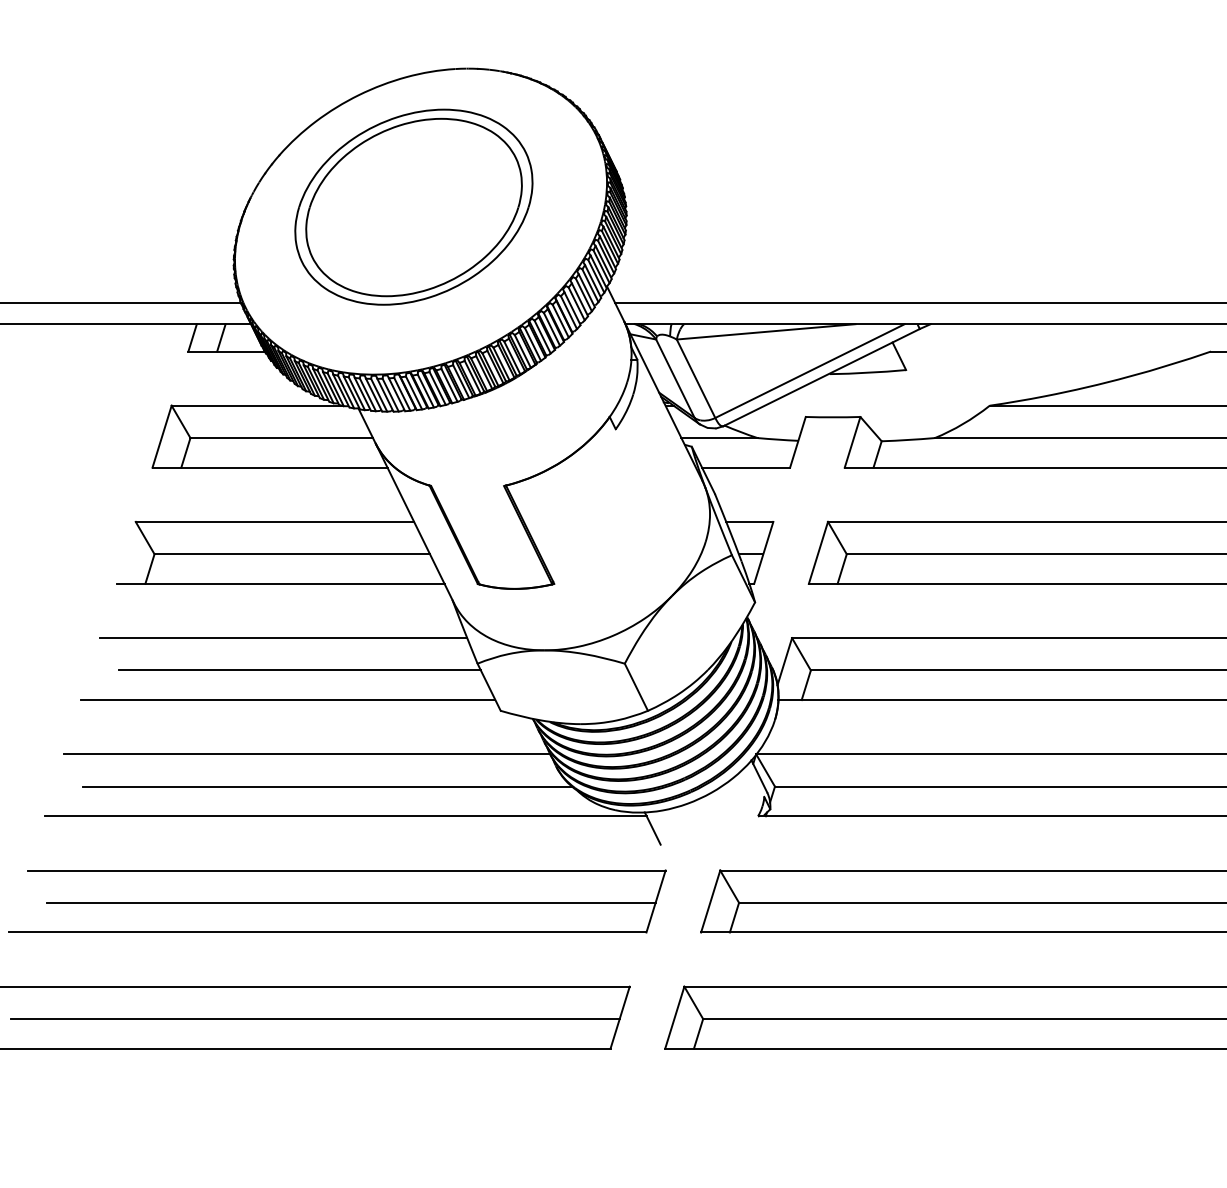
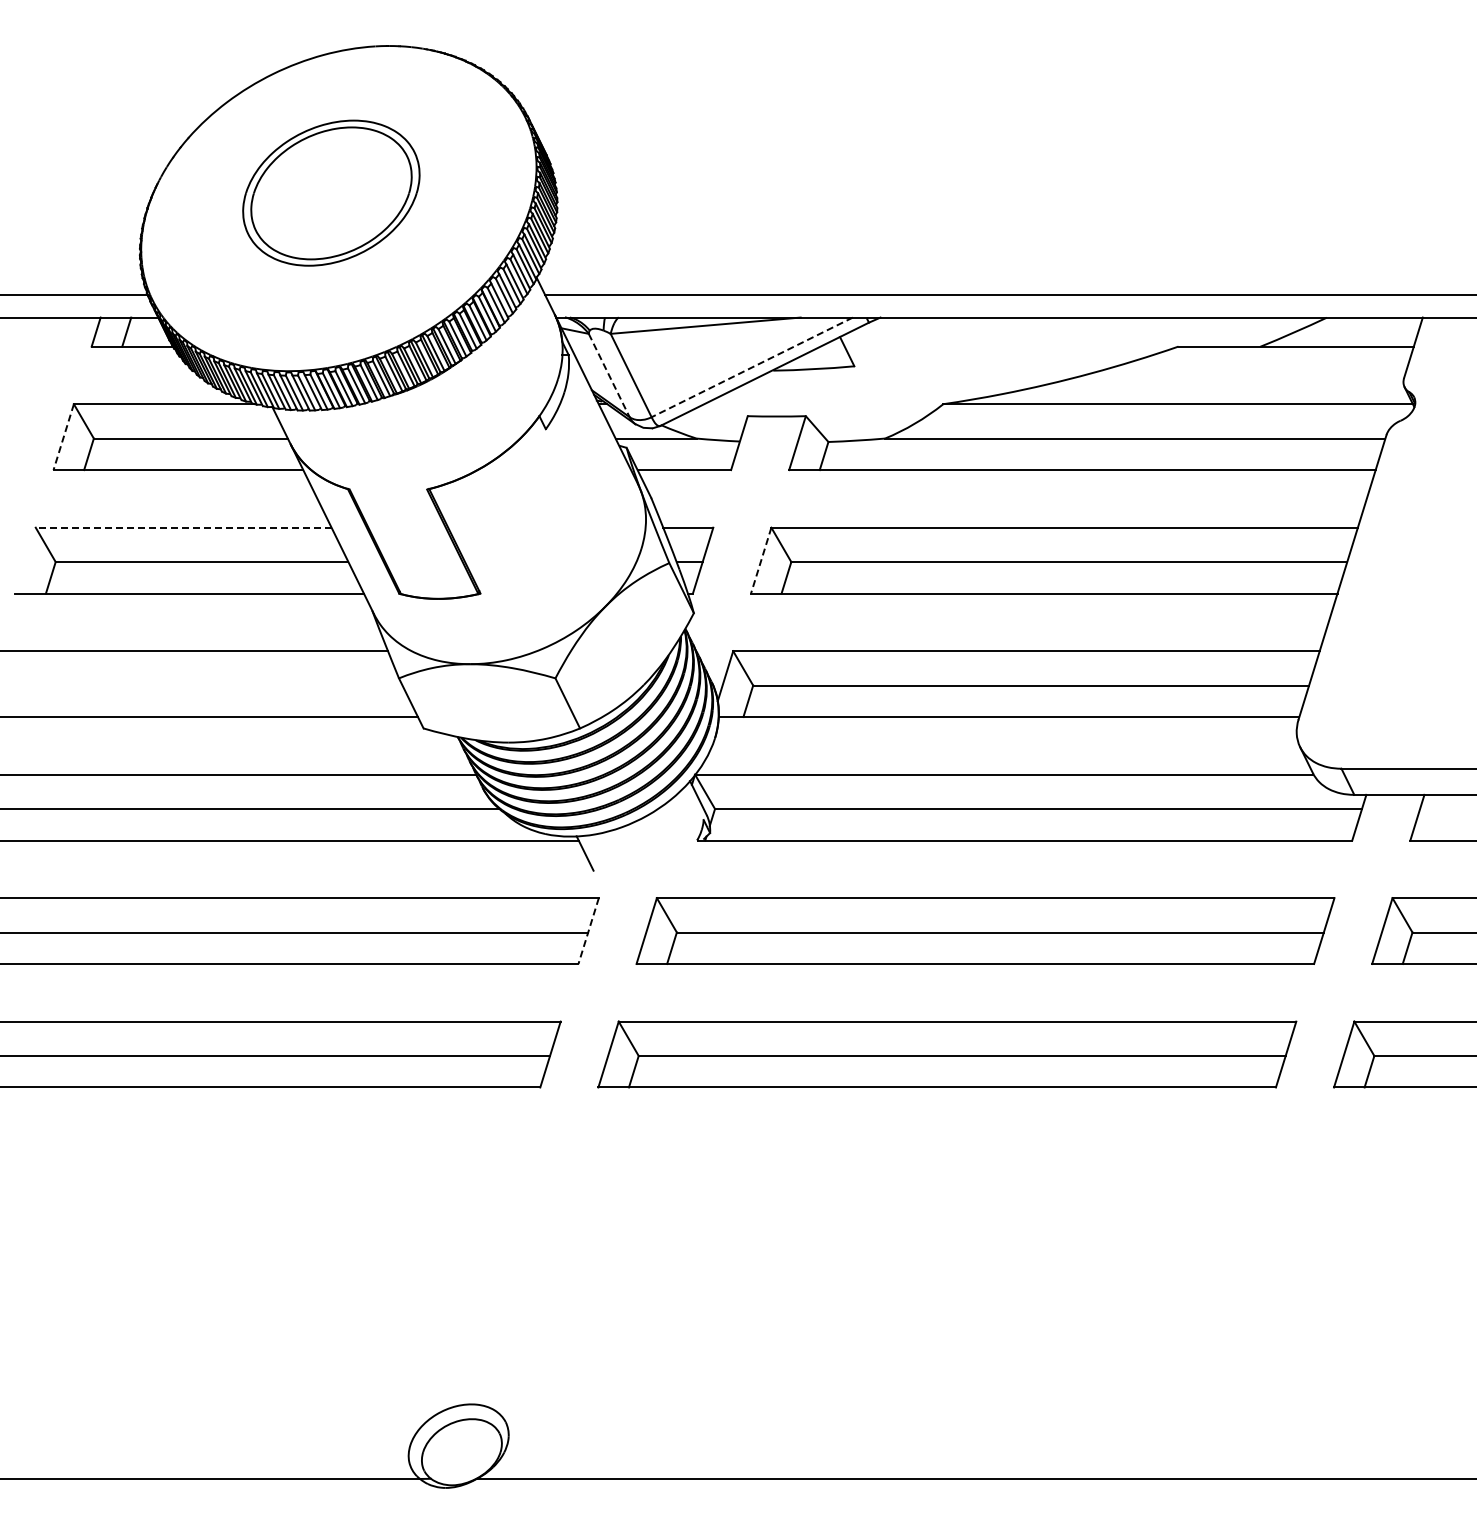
part: (414, 206) -> (331, 192), size x0.7
line: (809, 371) -> (751, 367), solid -> dashed
line: (675, 378) -> (609, 375), solid -> dashed
line: (161, 437) -> (63, 437), solid -> dashed
line: (274, 521) -> (183, 527), solid -> dashed
line: (818, 553) -> (761, 561), solid -> dashed
line: (299, 670) -> (209, 685), removed
line: (655, 901) -> (588, 931), solid -> dashed

